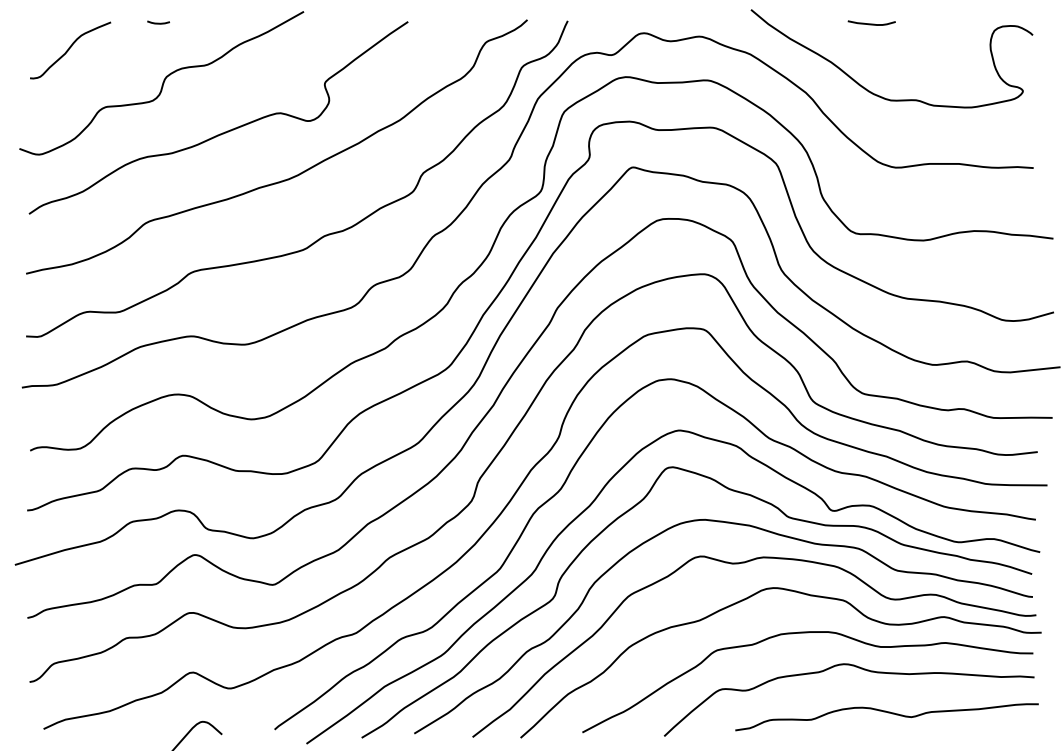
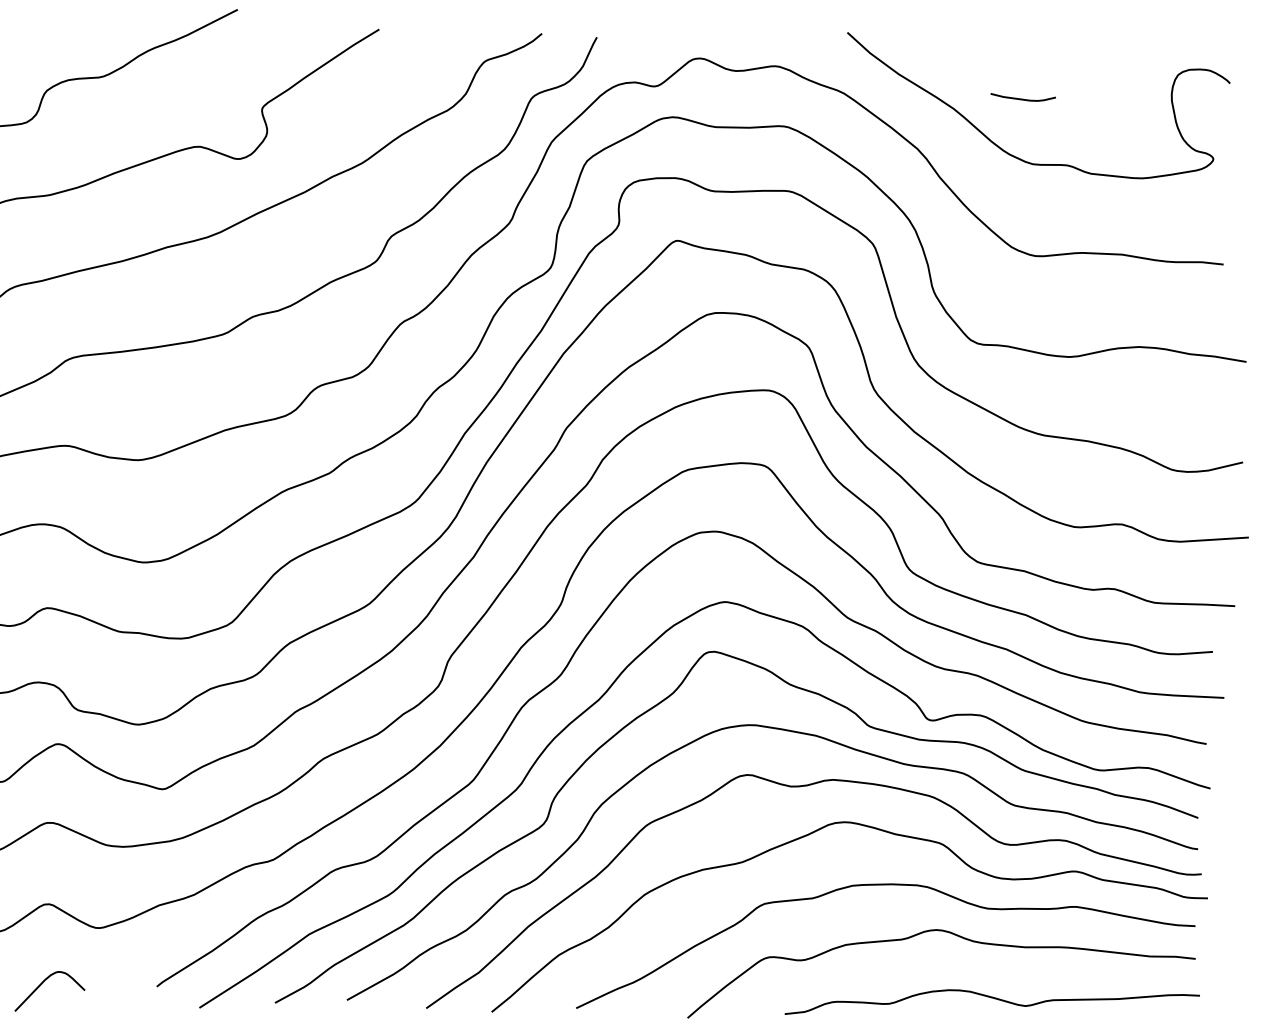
line: (158, 22) -> (38, 16), removed
curve: (871, 23) -> (1022, 98), moved

